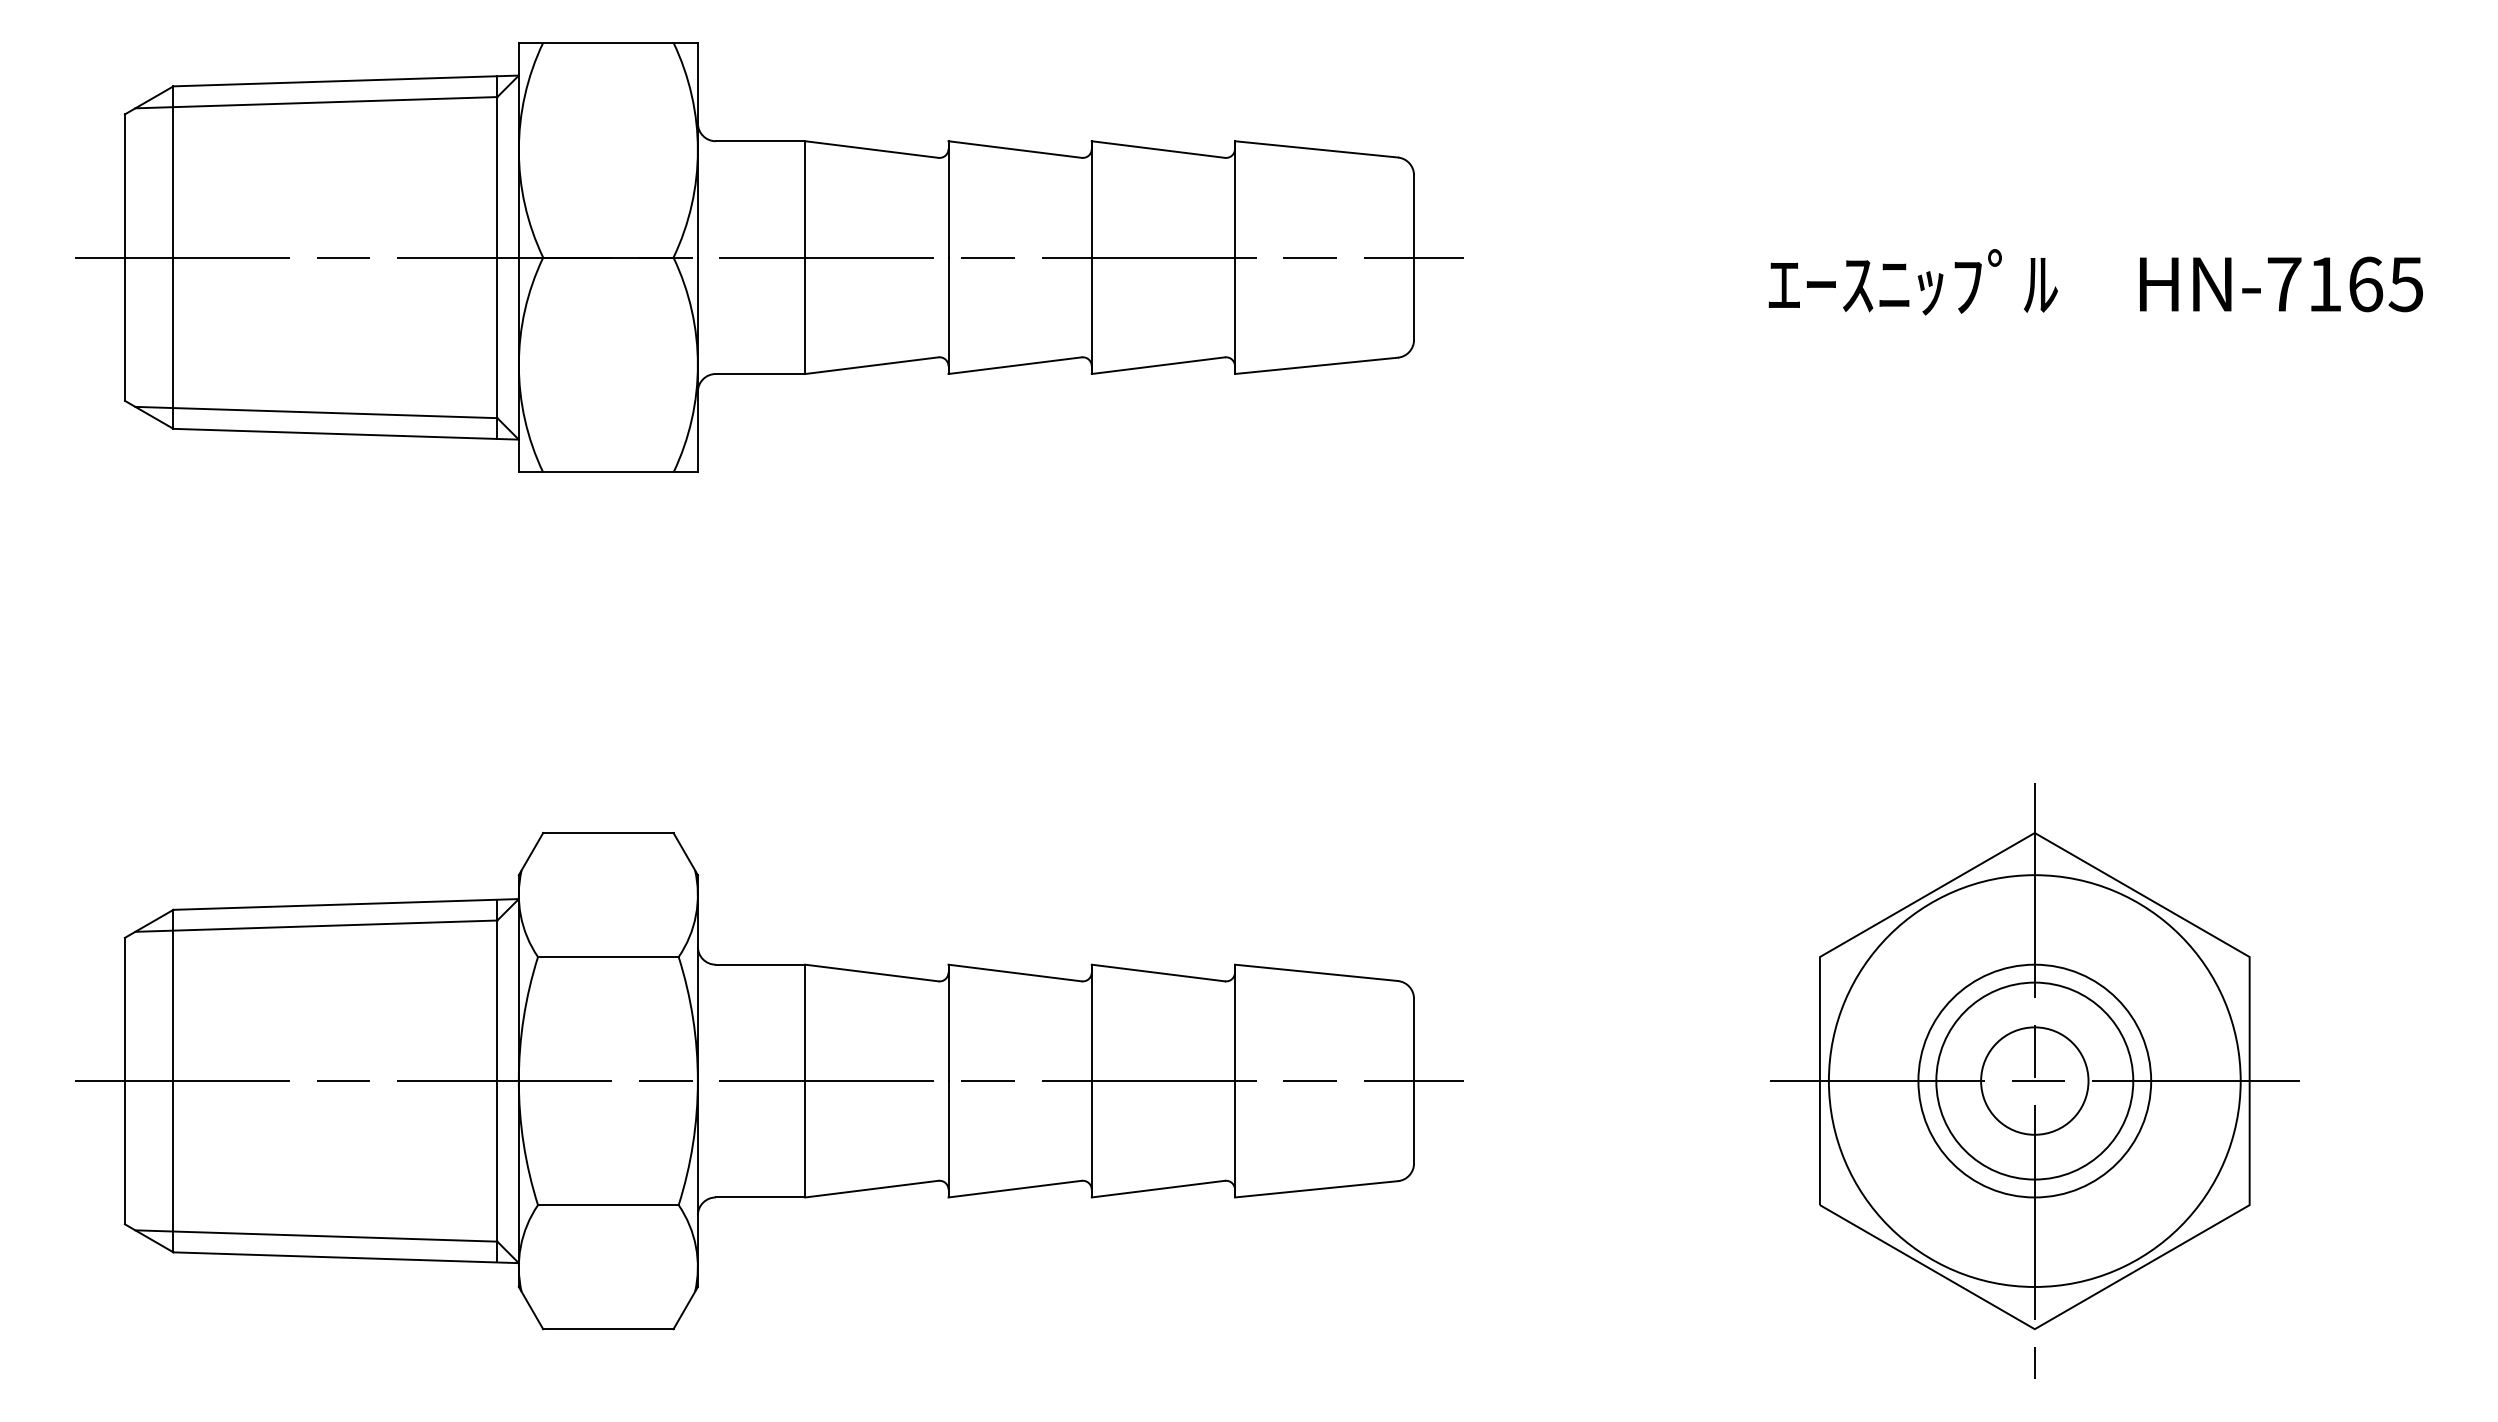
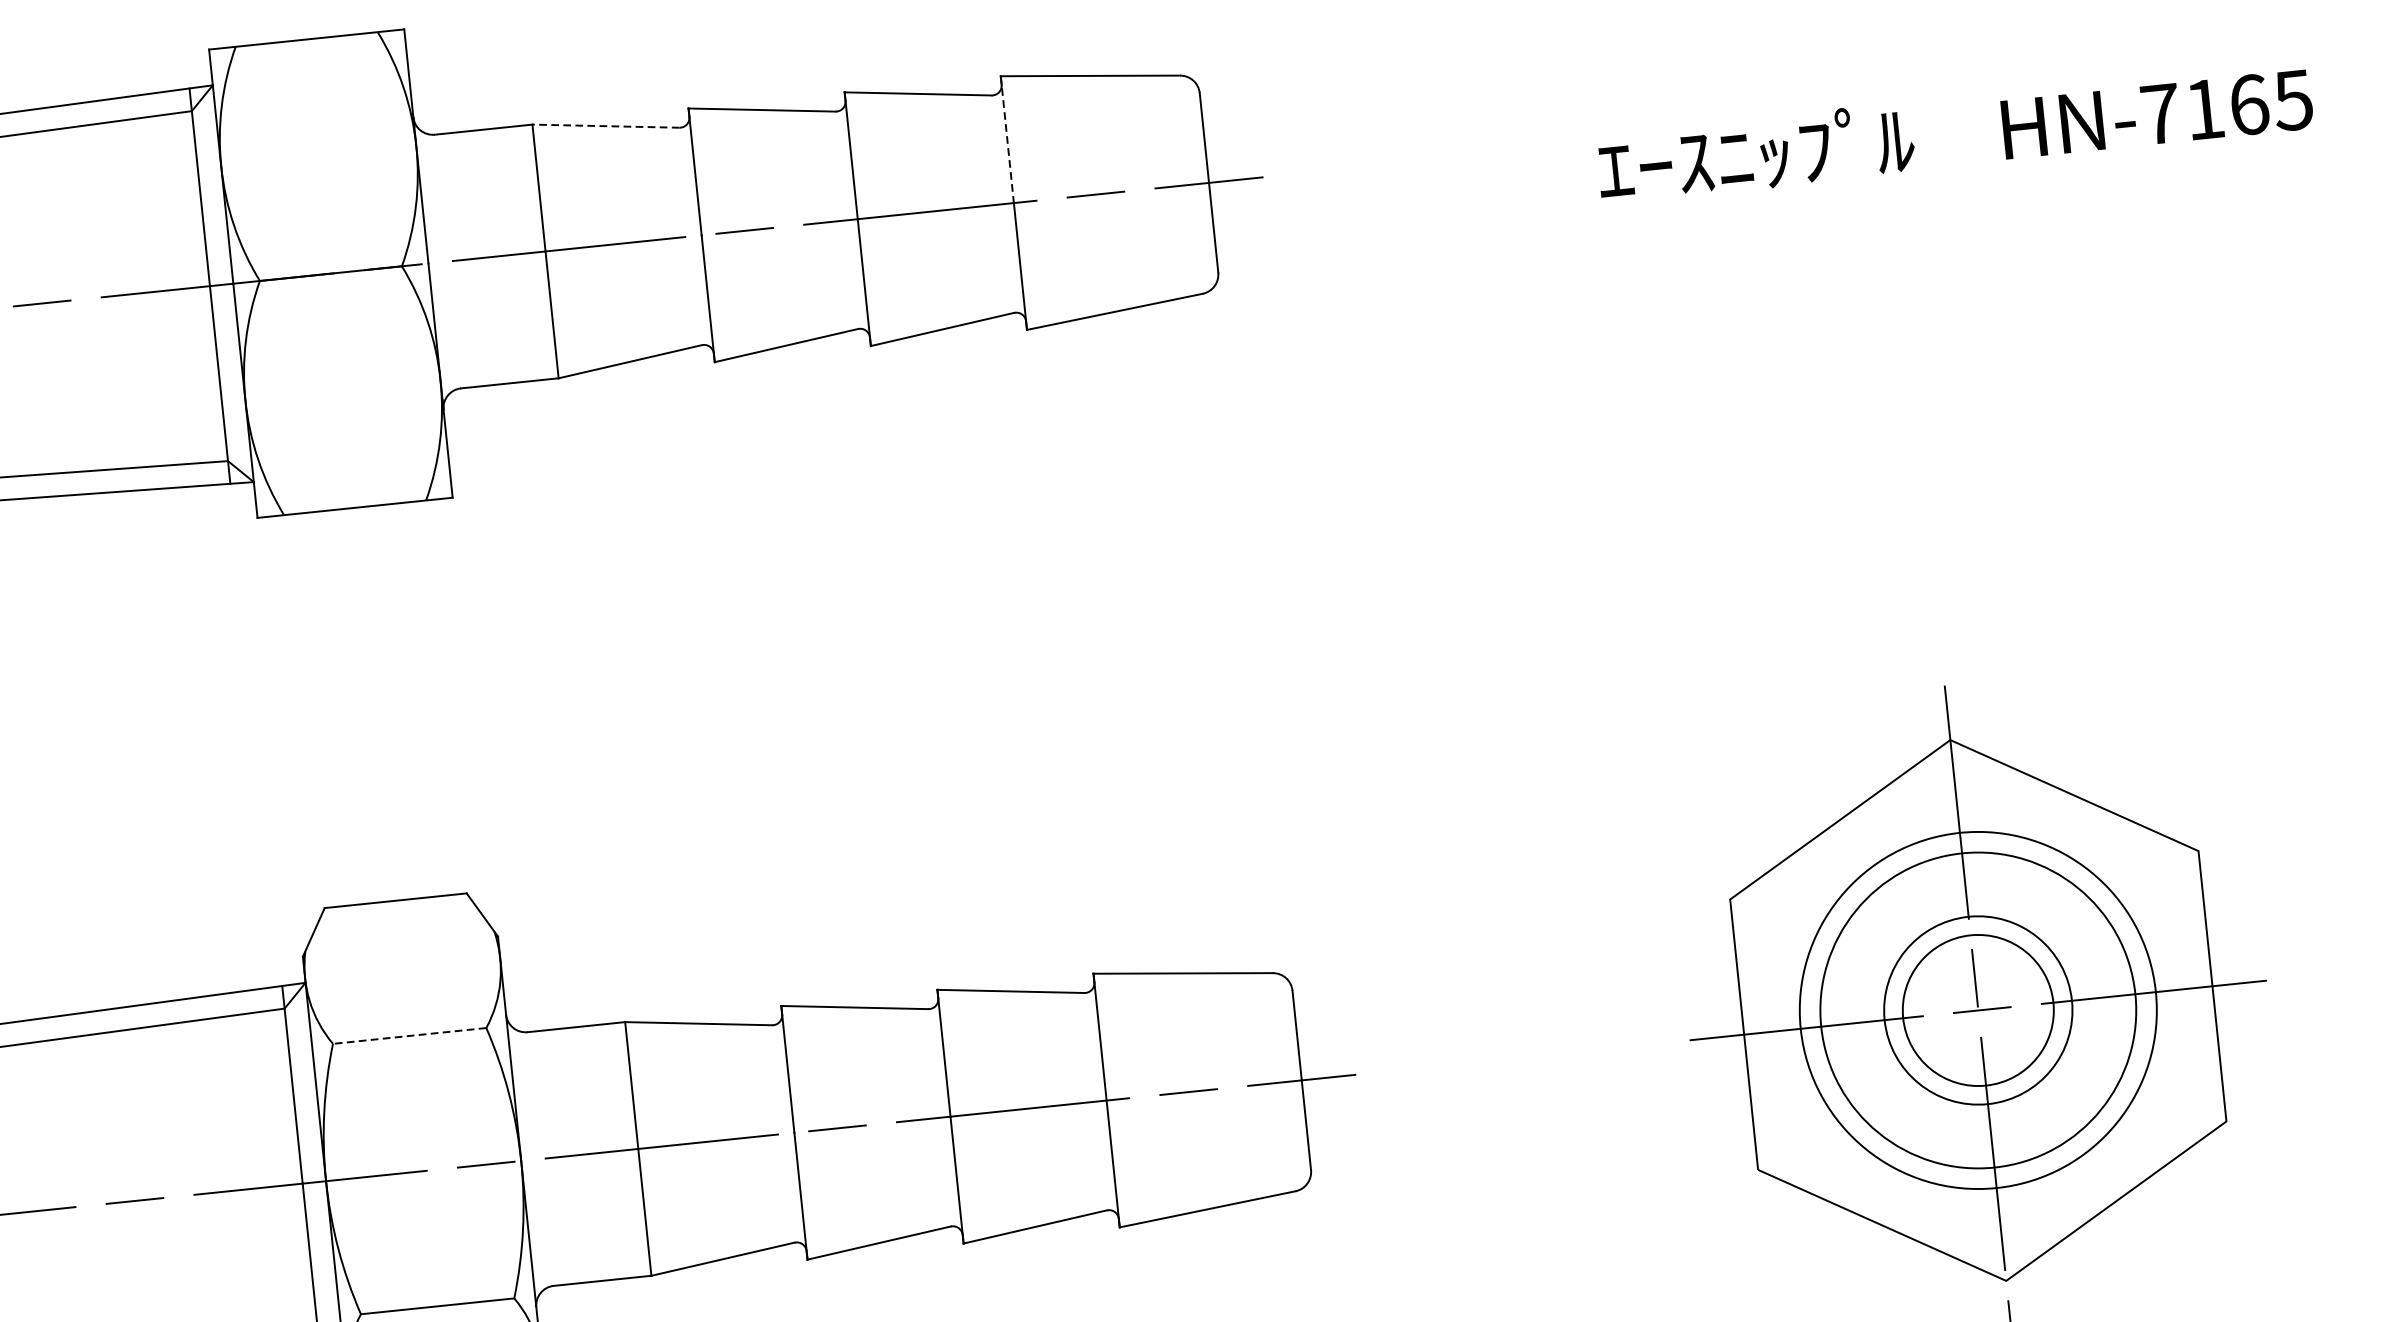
line: (871, 149) -> (605, 126), solid -> dashed
line: (1235, 199) -> (1007, 139), solid -> dashed
line: (607, 957) -> (408, 1036), solid -> dashed
circle: (2034, 1080) -> (1977, 1009), size x0.7
circle: (2034, 1080) -> (1977, 1009), size x0.7
circle: (2034, 1080) -> (1977, 1009), size x1.4
circle: (2034, 1080) -> (1977, 1009), size x1.6

